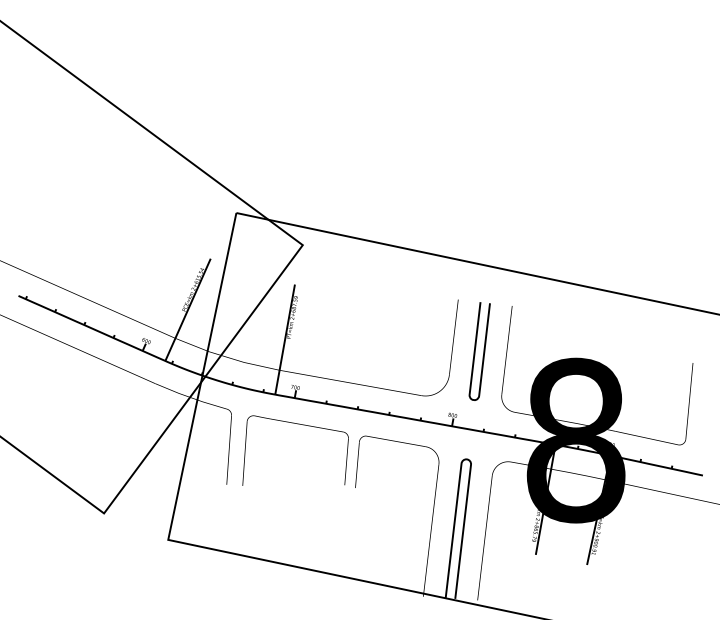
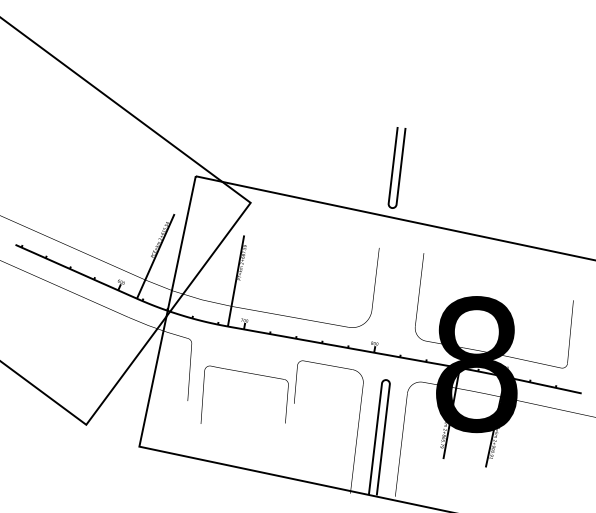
curve: (476, 348) -> (394, 165), moved
curve: (298, 424) -> (247, 373), moved

